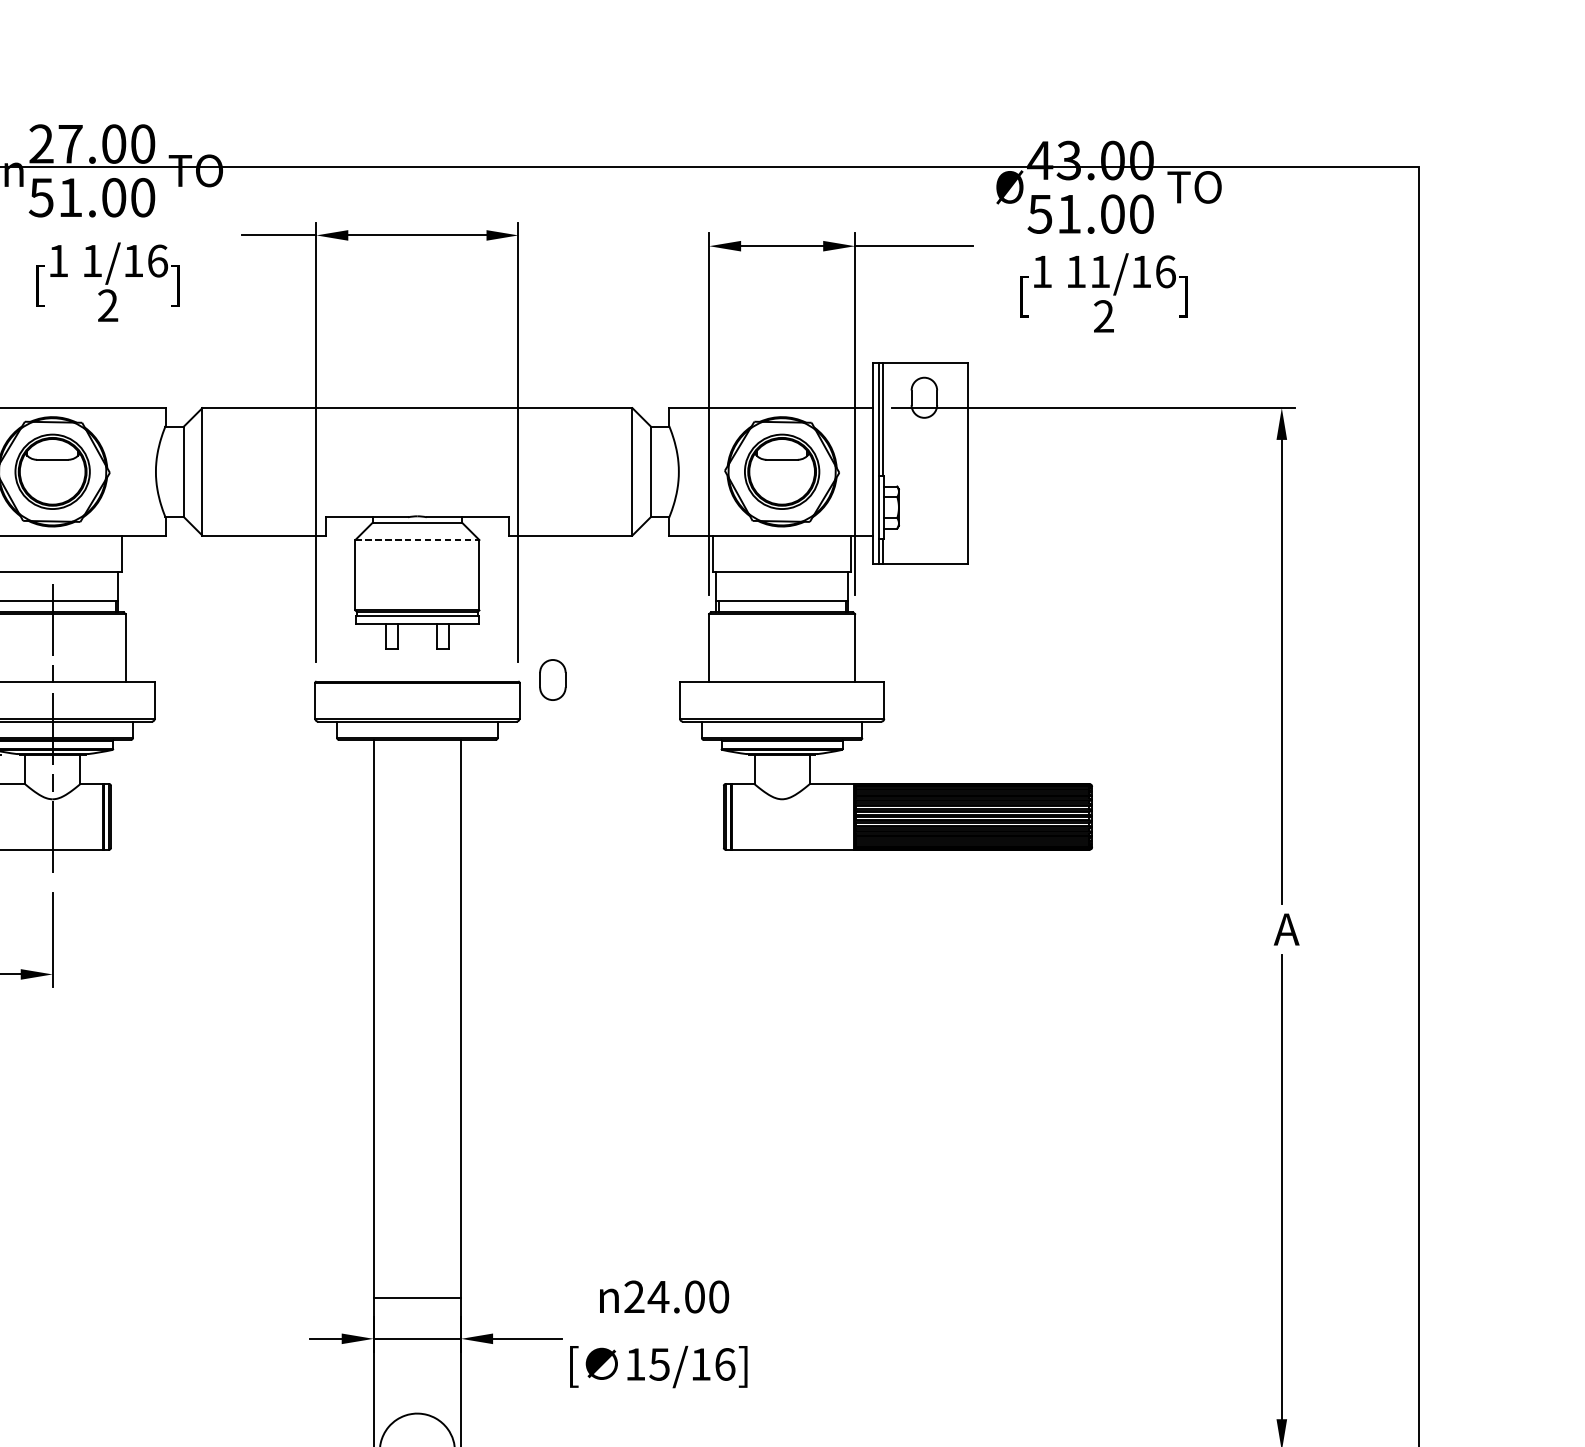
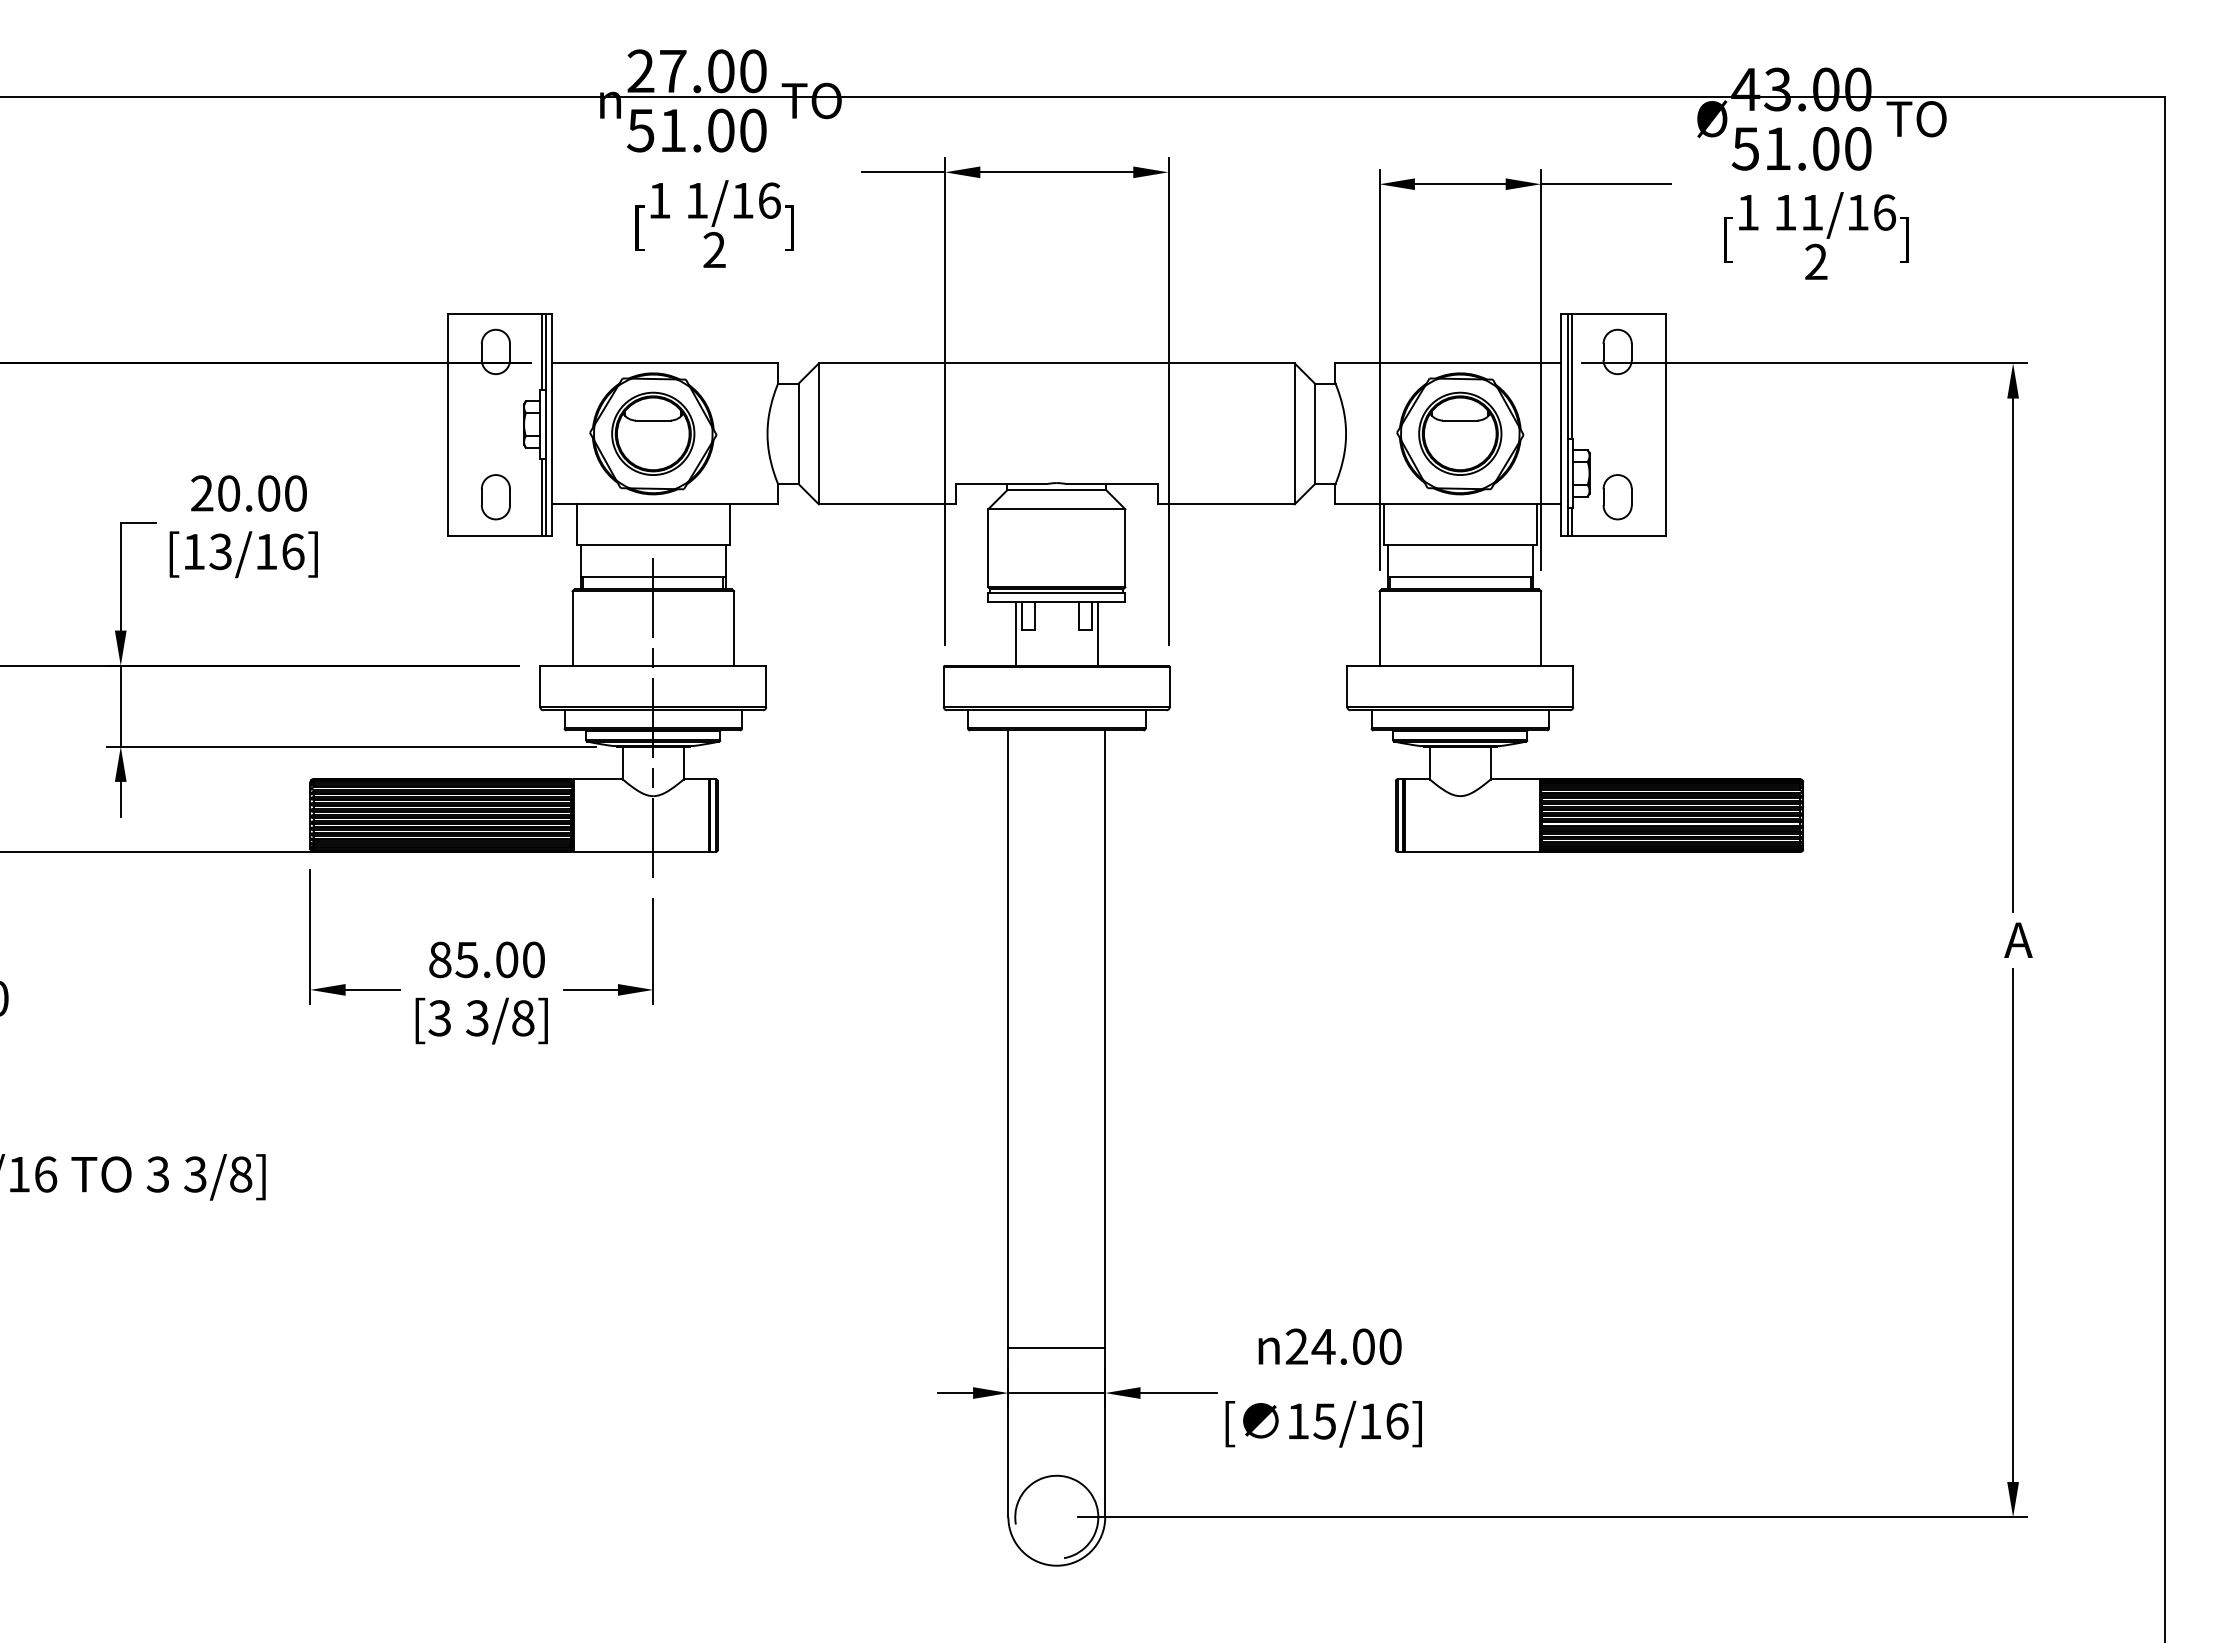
line: (417, 540) -> (1056, 509), dashed -> solid
line: (380, 652) -> (1015, 633), added
line: (454, 652) -> (1097, 633), added
part: (552, 680) -> (1617, 497), moved

